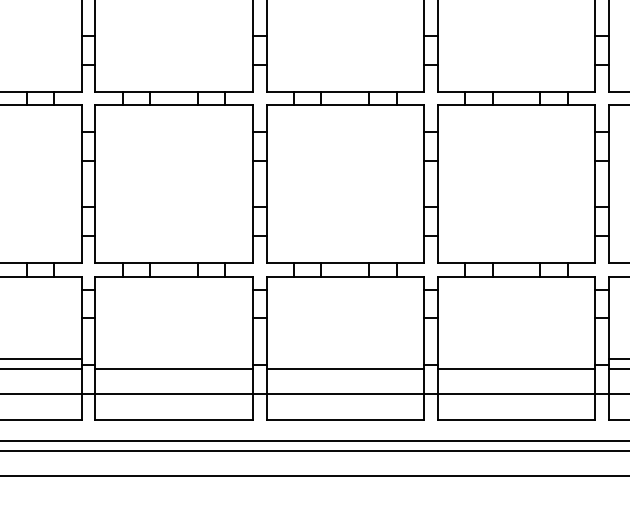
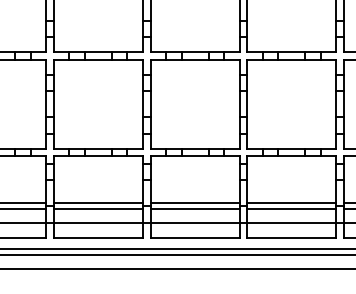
line: (172, 358) -> (97, 202), added
line: (344, 358) -> (194, 202), added
line: (515, 358) -> (291, 202), added

